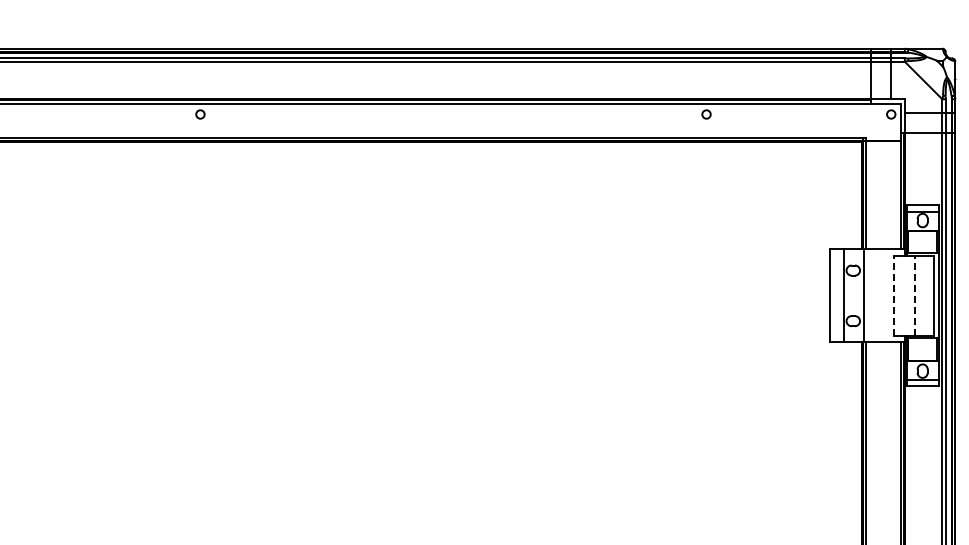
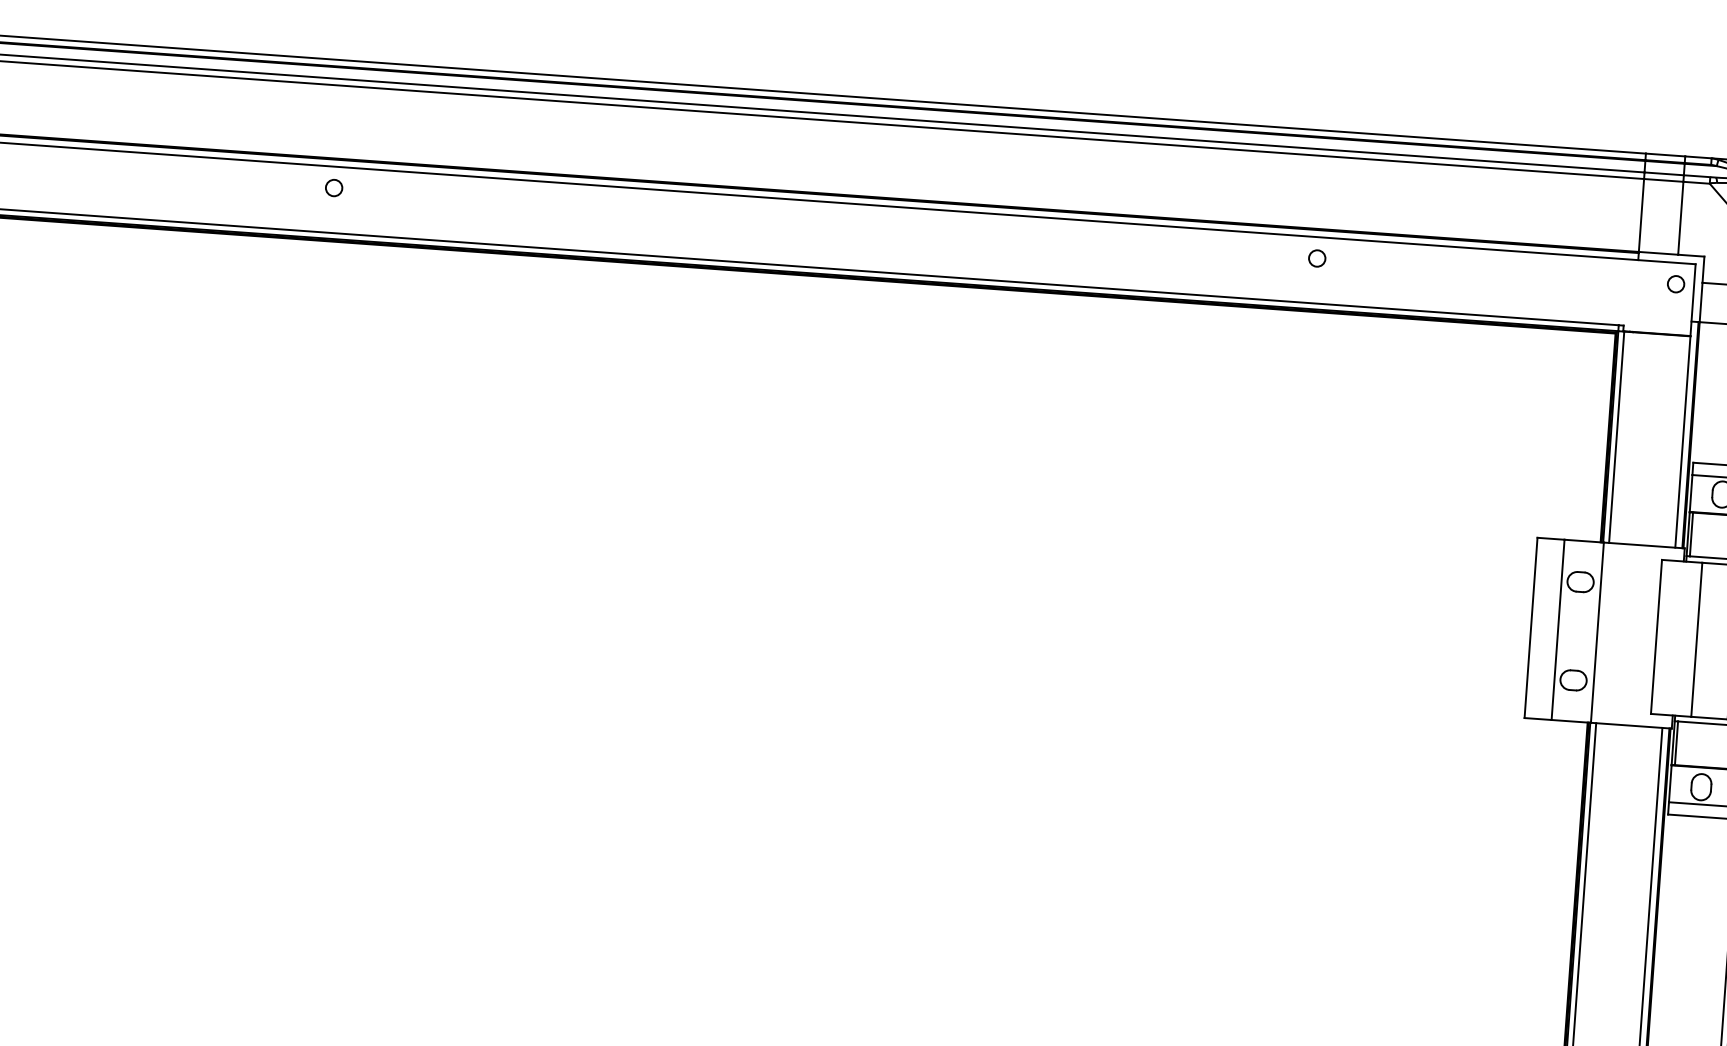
line: (894, 295) -> (1657, 636), dashed -> solid
line: (914, 295) -> (1696, 639), dashed -> solid

